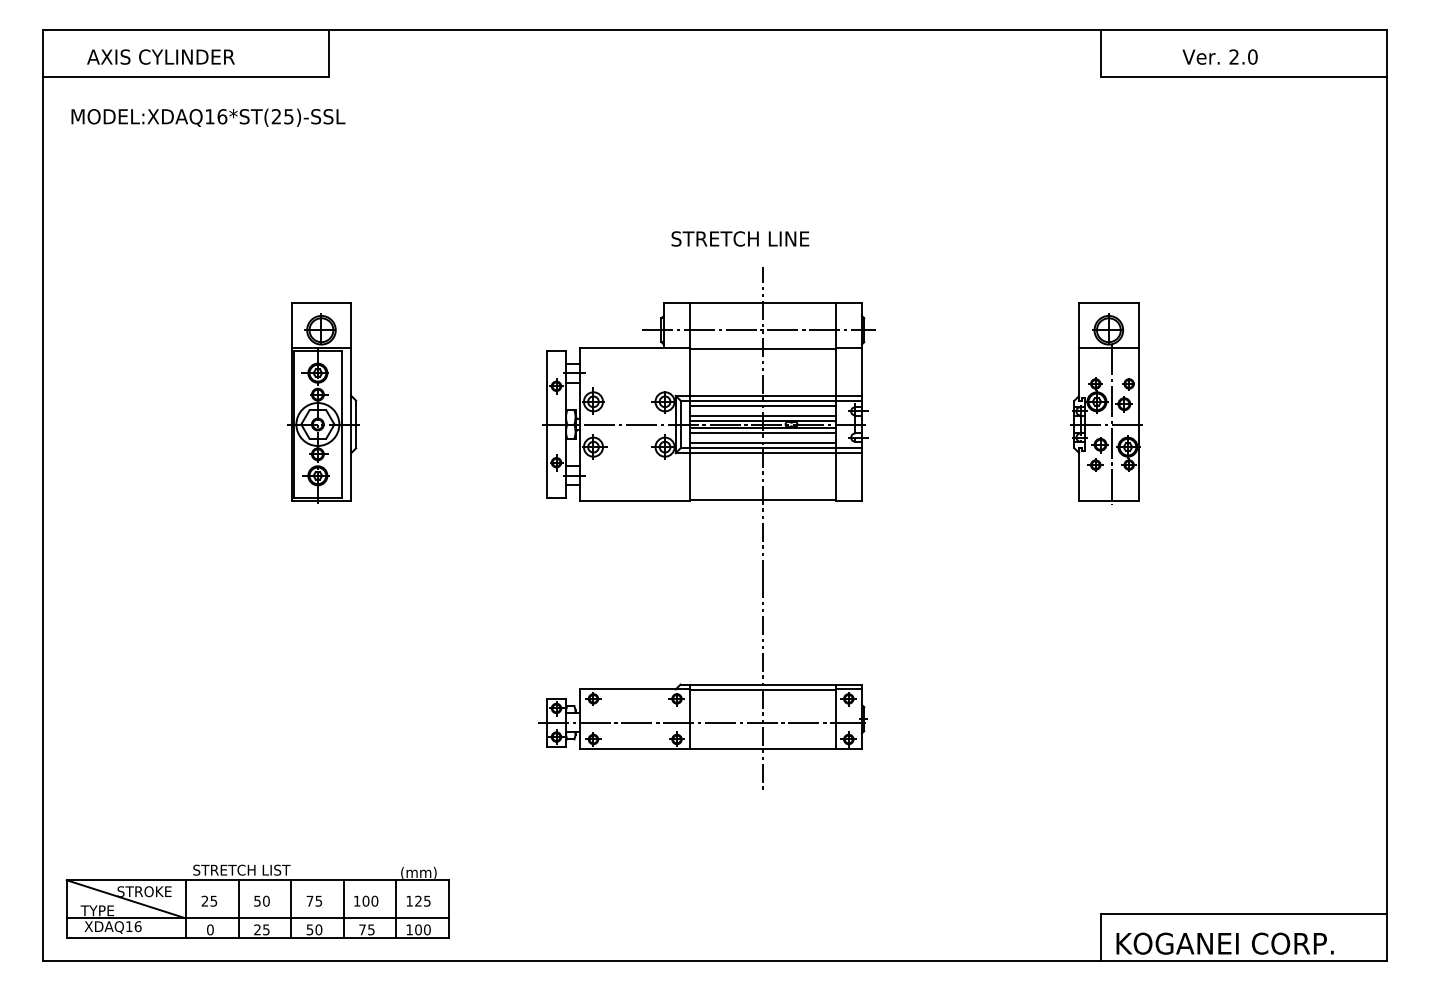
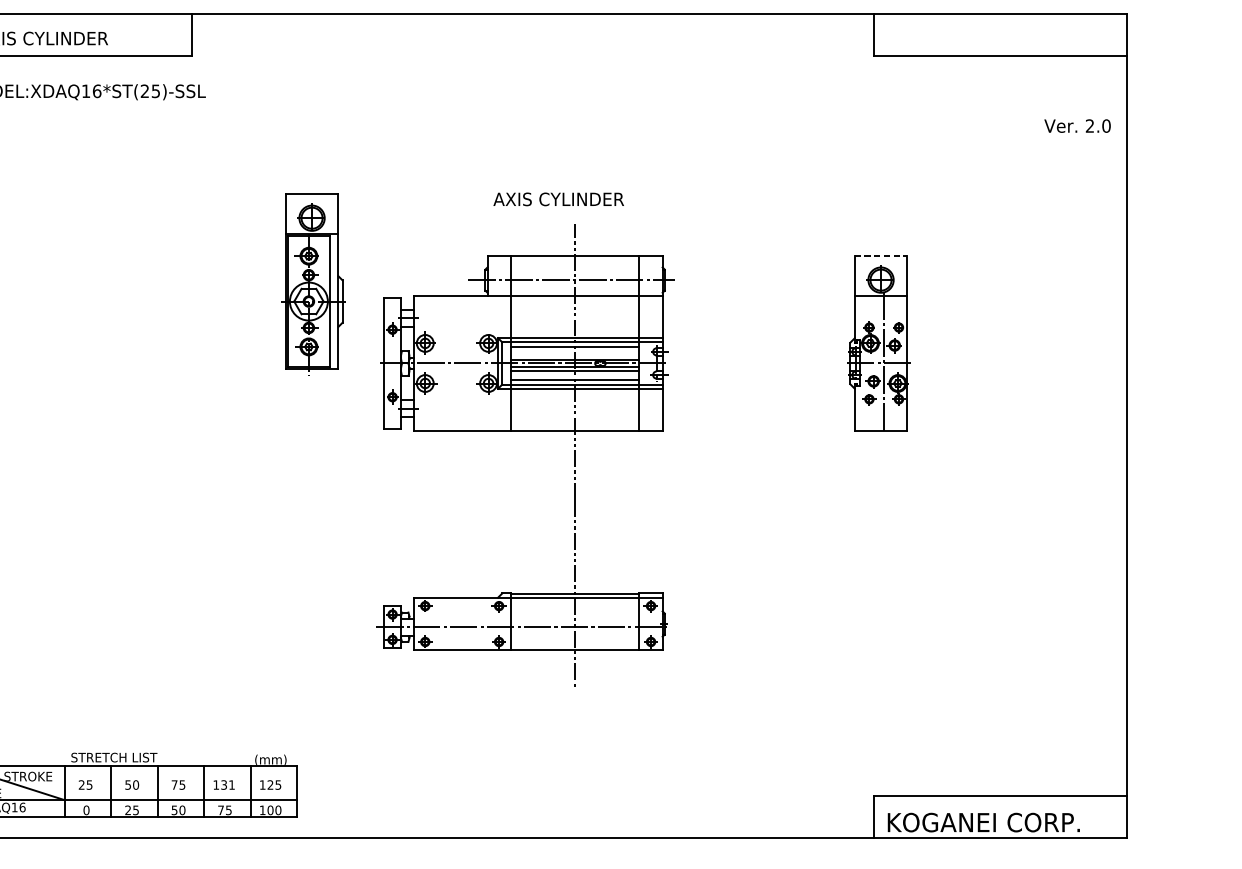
text: (1219, 56) -> (1077, 125), moved
text: (744, 238) -> (558, 198), STRETCH LINE -> AXIS CYLINDER
line: (1108, 302) -> (880, 255), solid -> dashed
part: (323, 402) -> (313, 282), moved
line: (762, 416) -> (574, 356), removed
text: (370, 900) -> (228, 784), 100 -> 131

